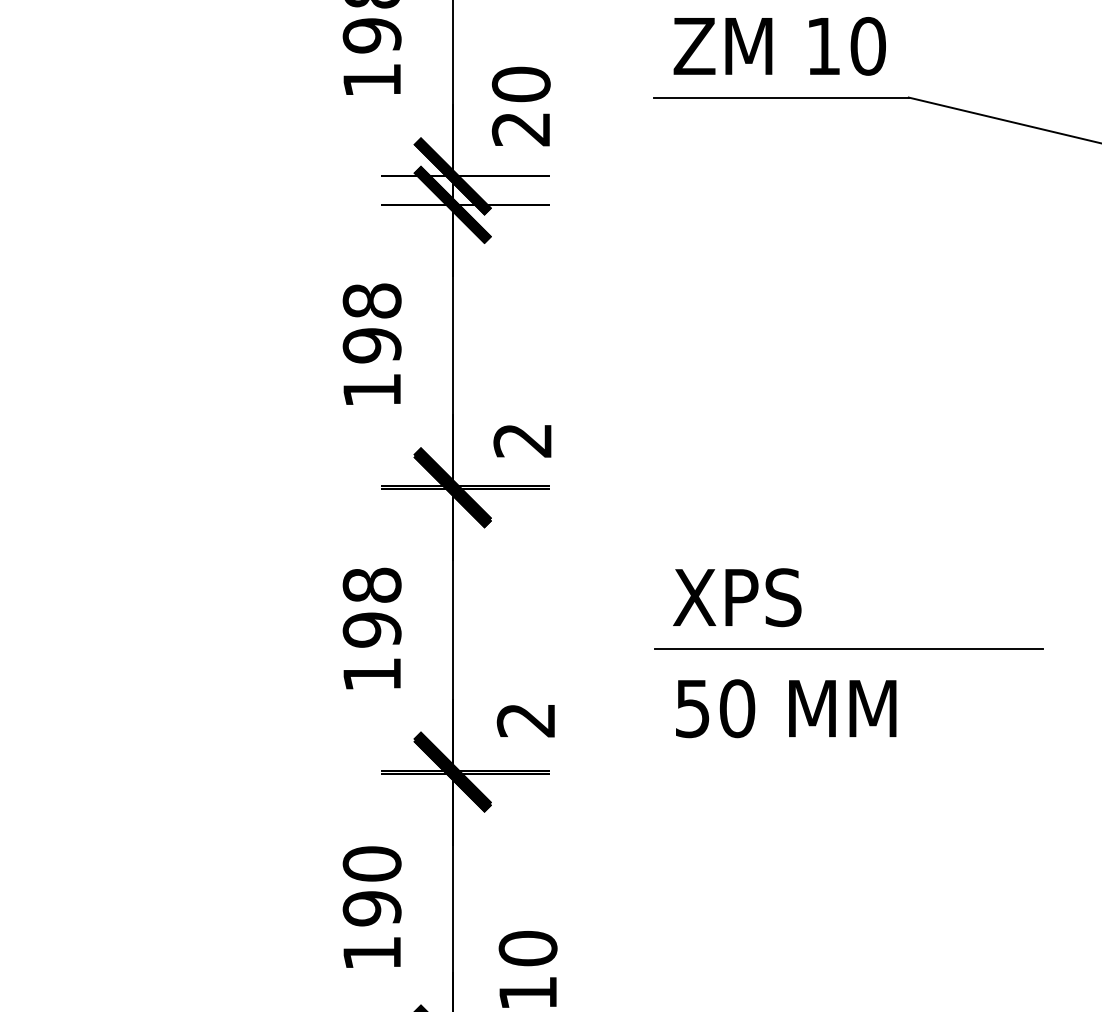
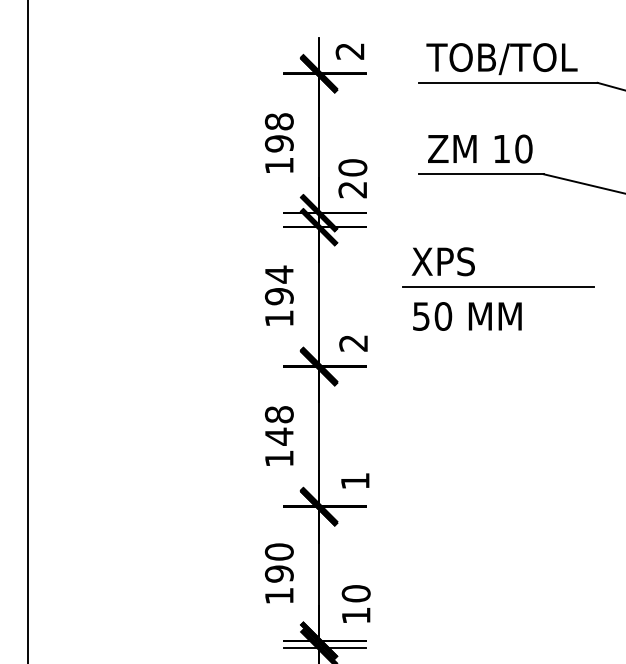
text: (370, 300) -> (278, 274), 198 -> 194
text: (370, 629) -> (278, 436), 198 -> 148
part: (849, 651) -> (498, 288), moved
text: (524, 720) -> (354, 481), 2 -> 1

